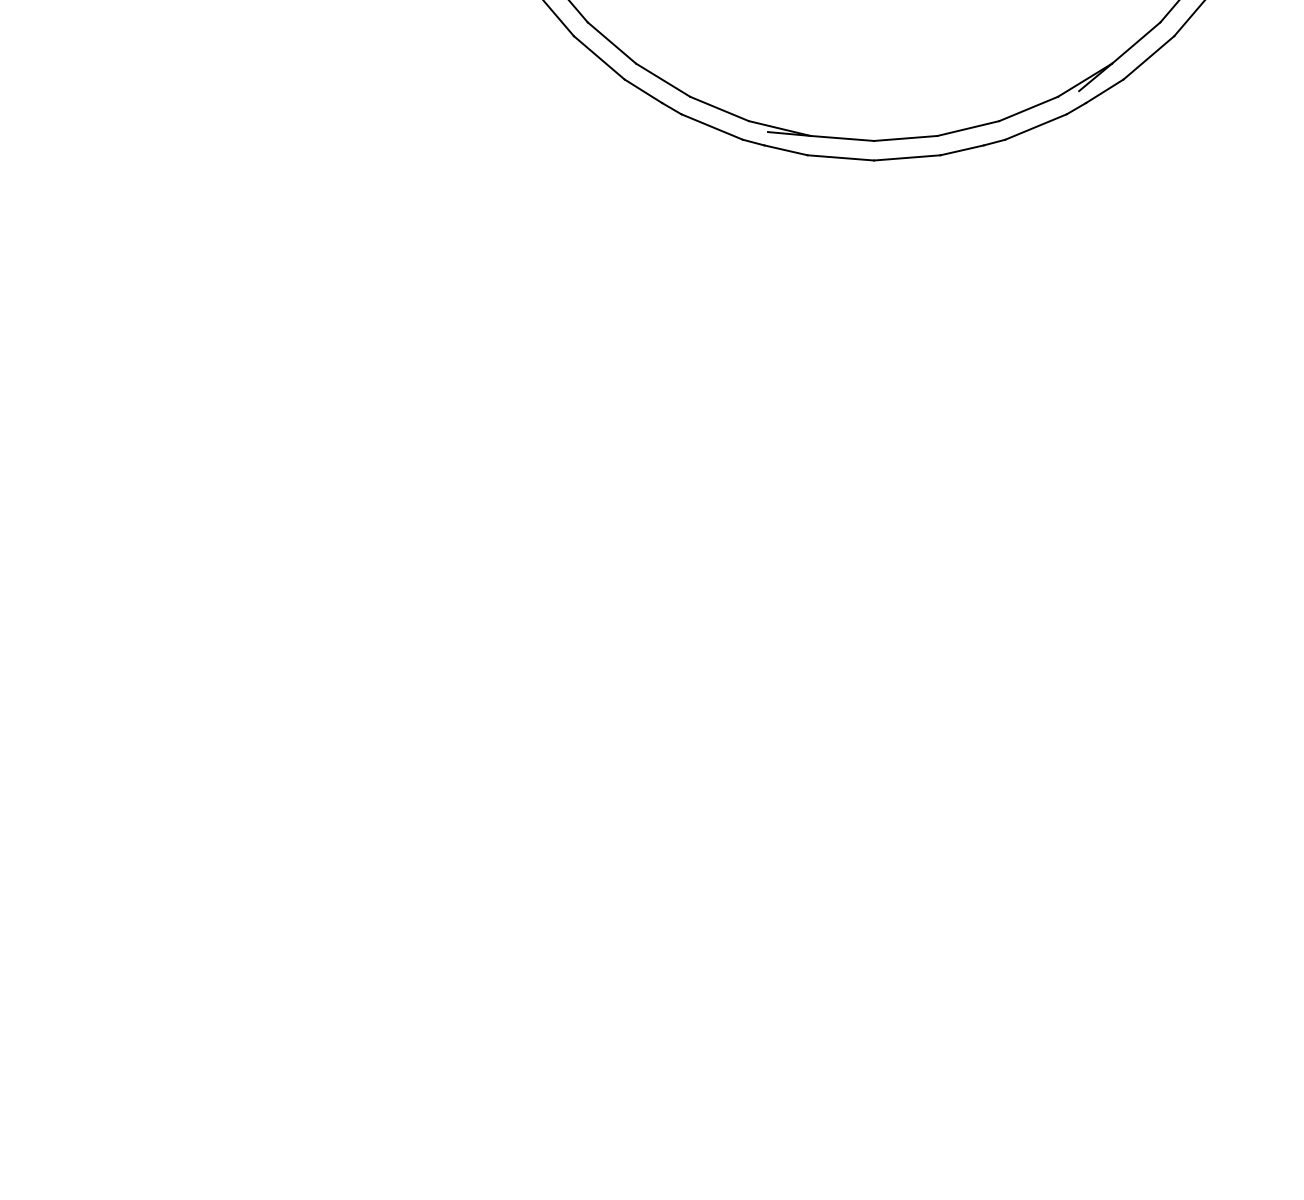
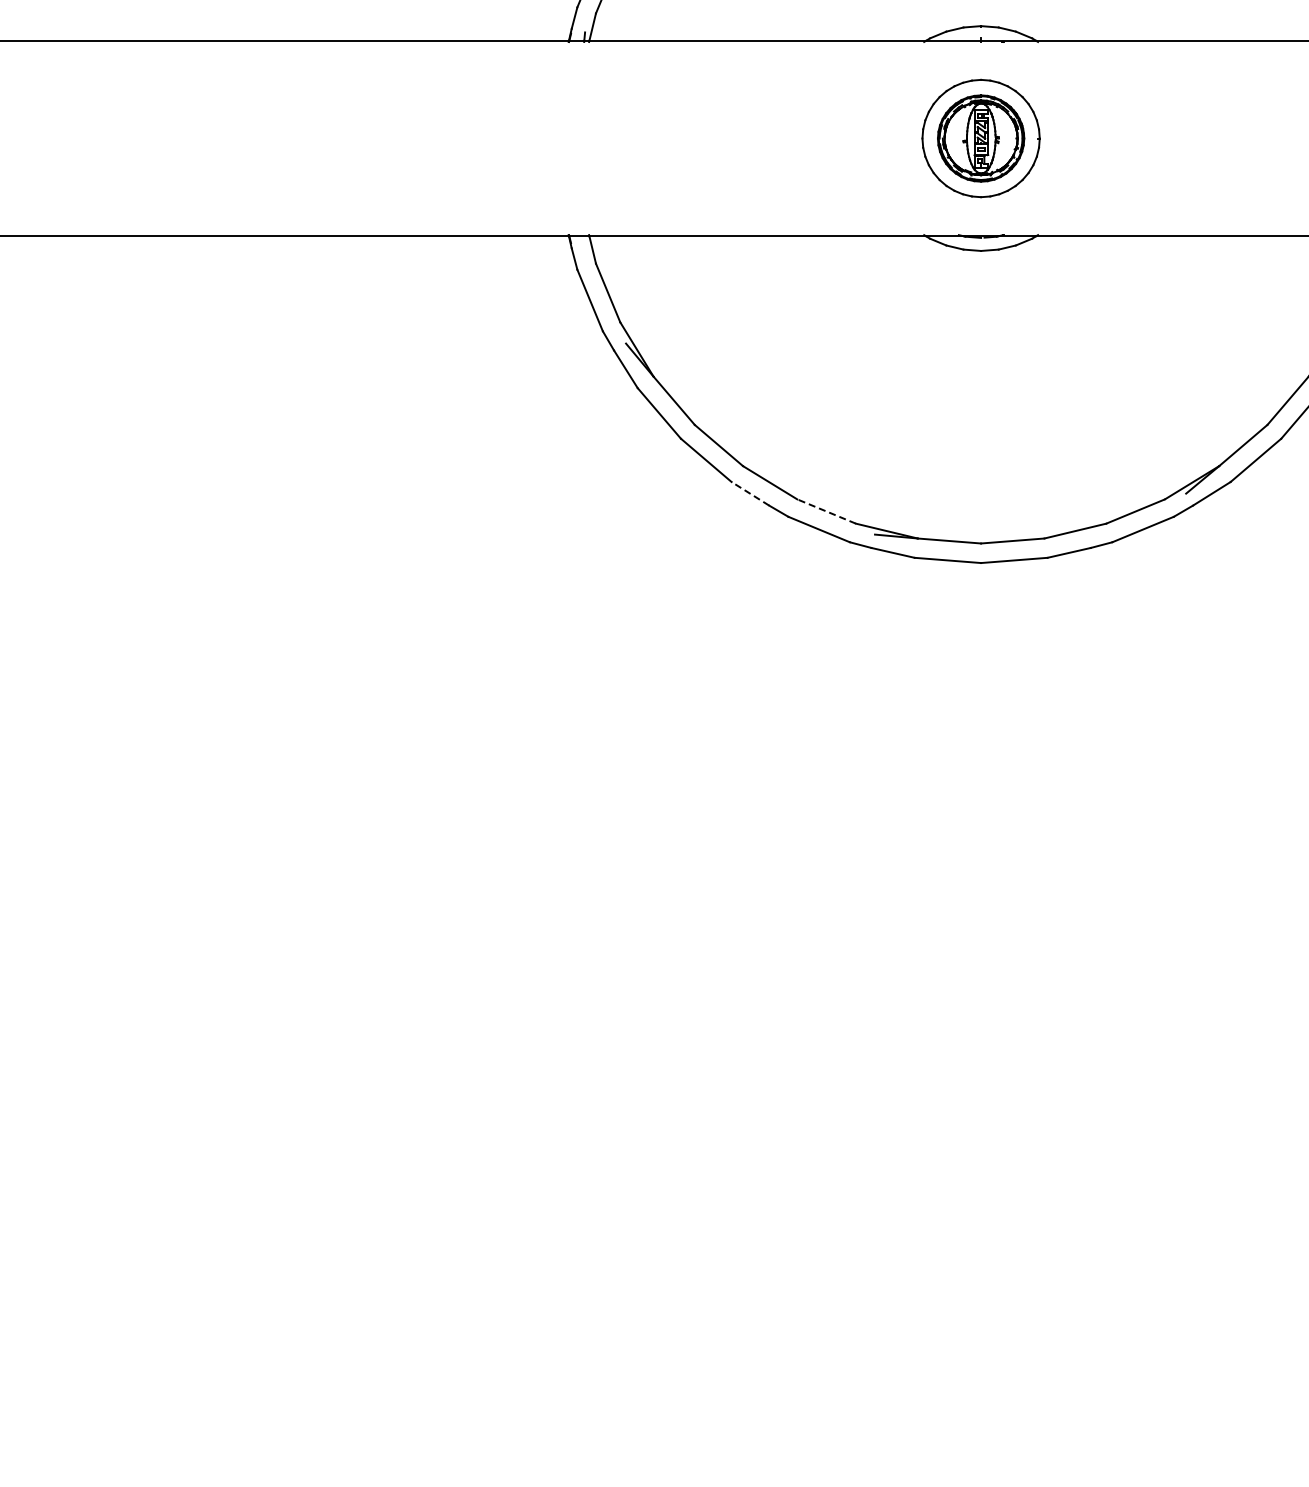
line: (642, 90) -> (749, 493), solid -> dashed
line: (719, 108) -> (826, 511), solid -> dashed

